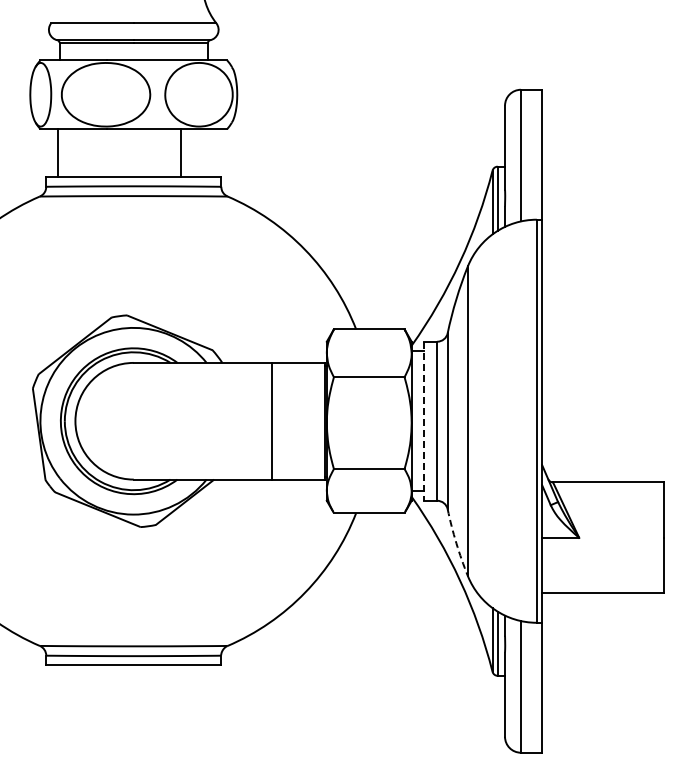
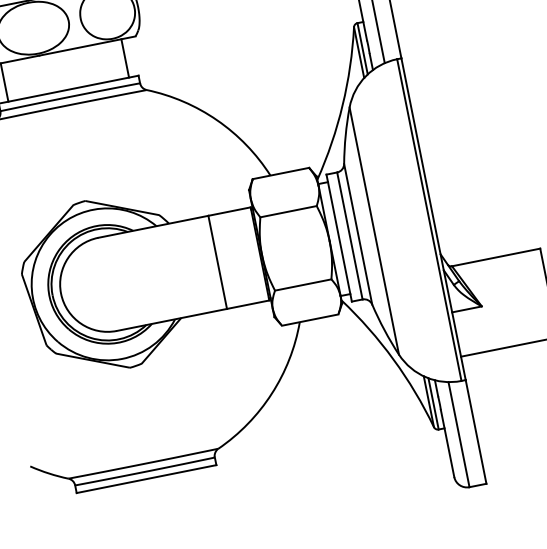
line: (181, 153) -> (125, 58), moved
line: (423, 421) -> (338, 238), dashed -> solid
arc: (456, 543) -> (384, 330), dashed -> solid

